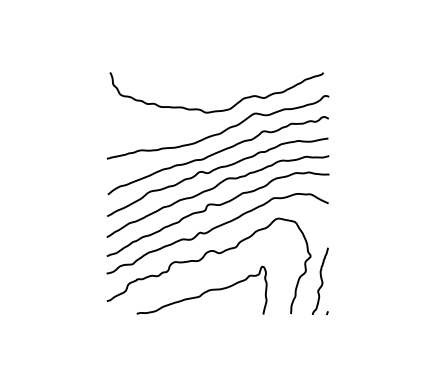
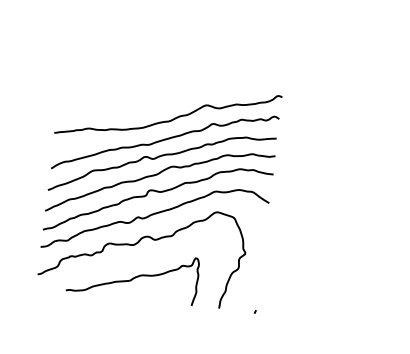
curve: (216, 110) -> (168, 97), removed
curve: (320, 279) -> (252, 277), removed

